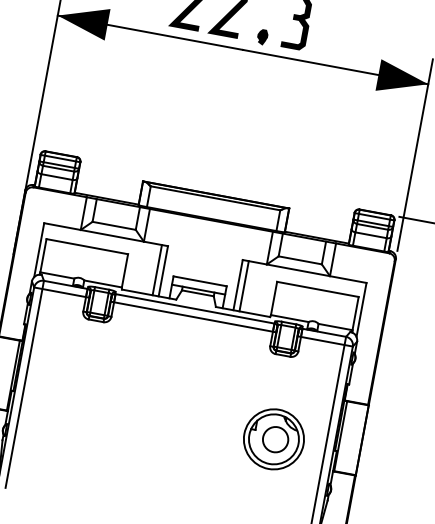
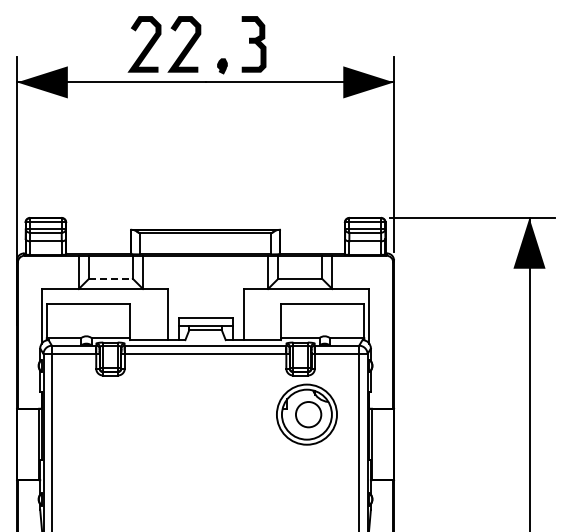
line: (113, 225) -> (110, 278), solid -> dashed
line: (157, 270) -> (161, 314), removed
line: (243, 286) -> (249, 314), removed
part: (273, 439) -> (306, 414), moved

